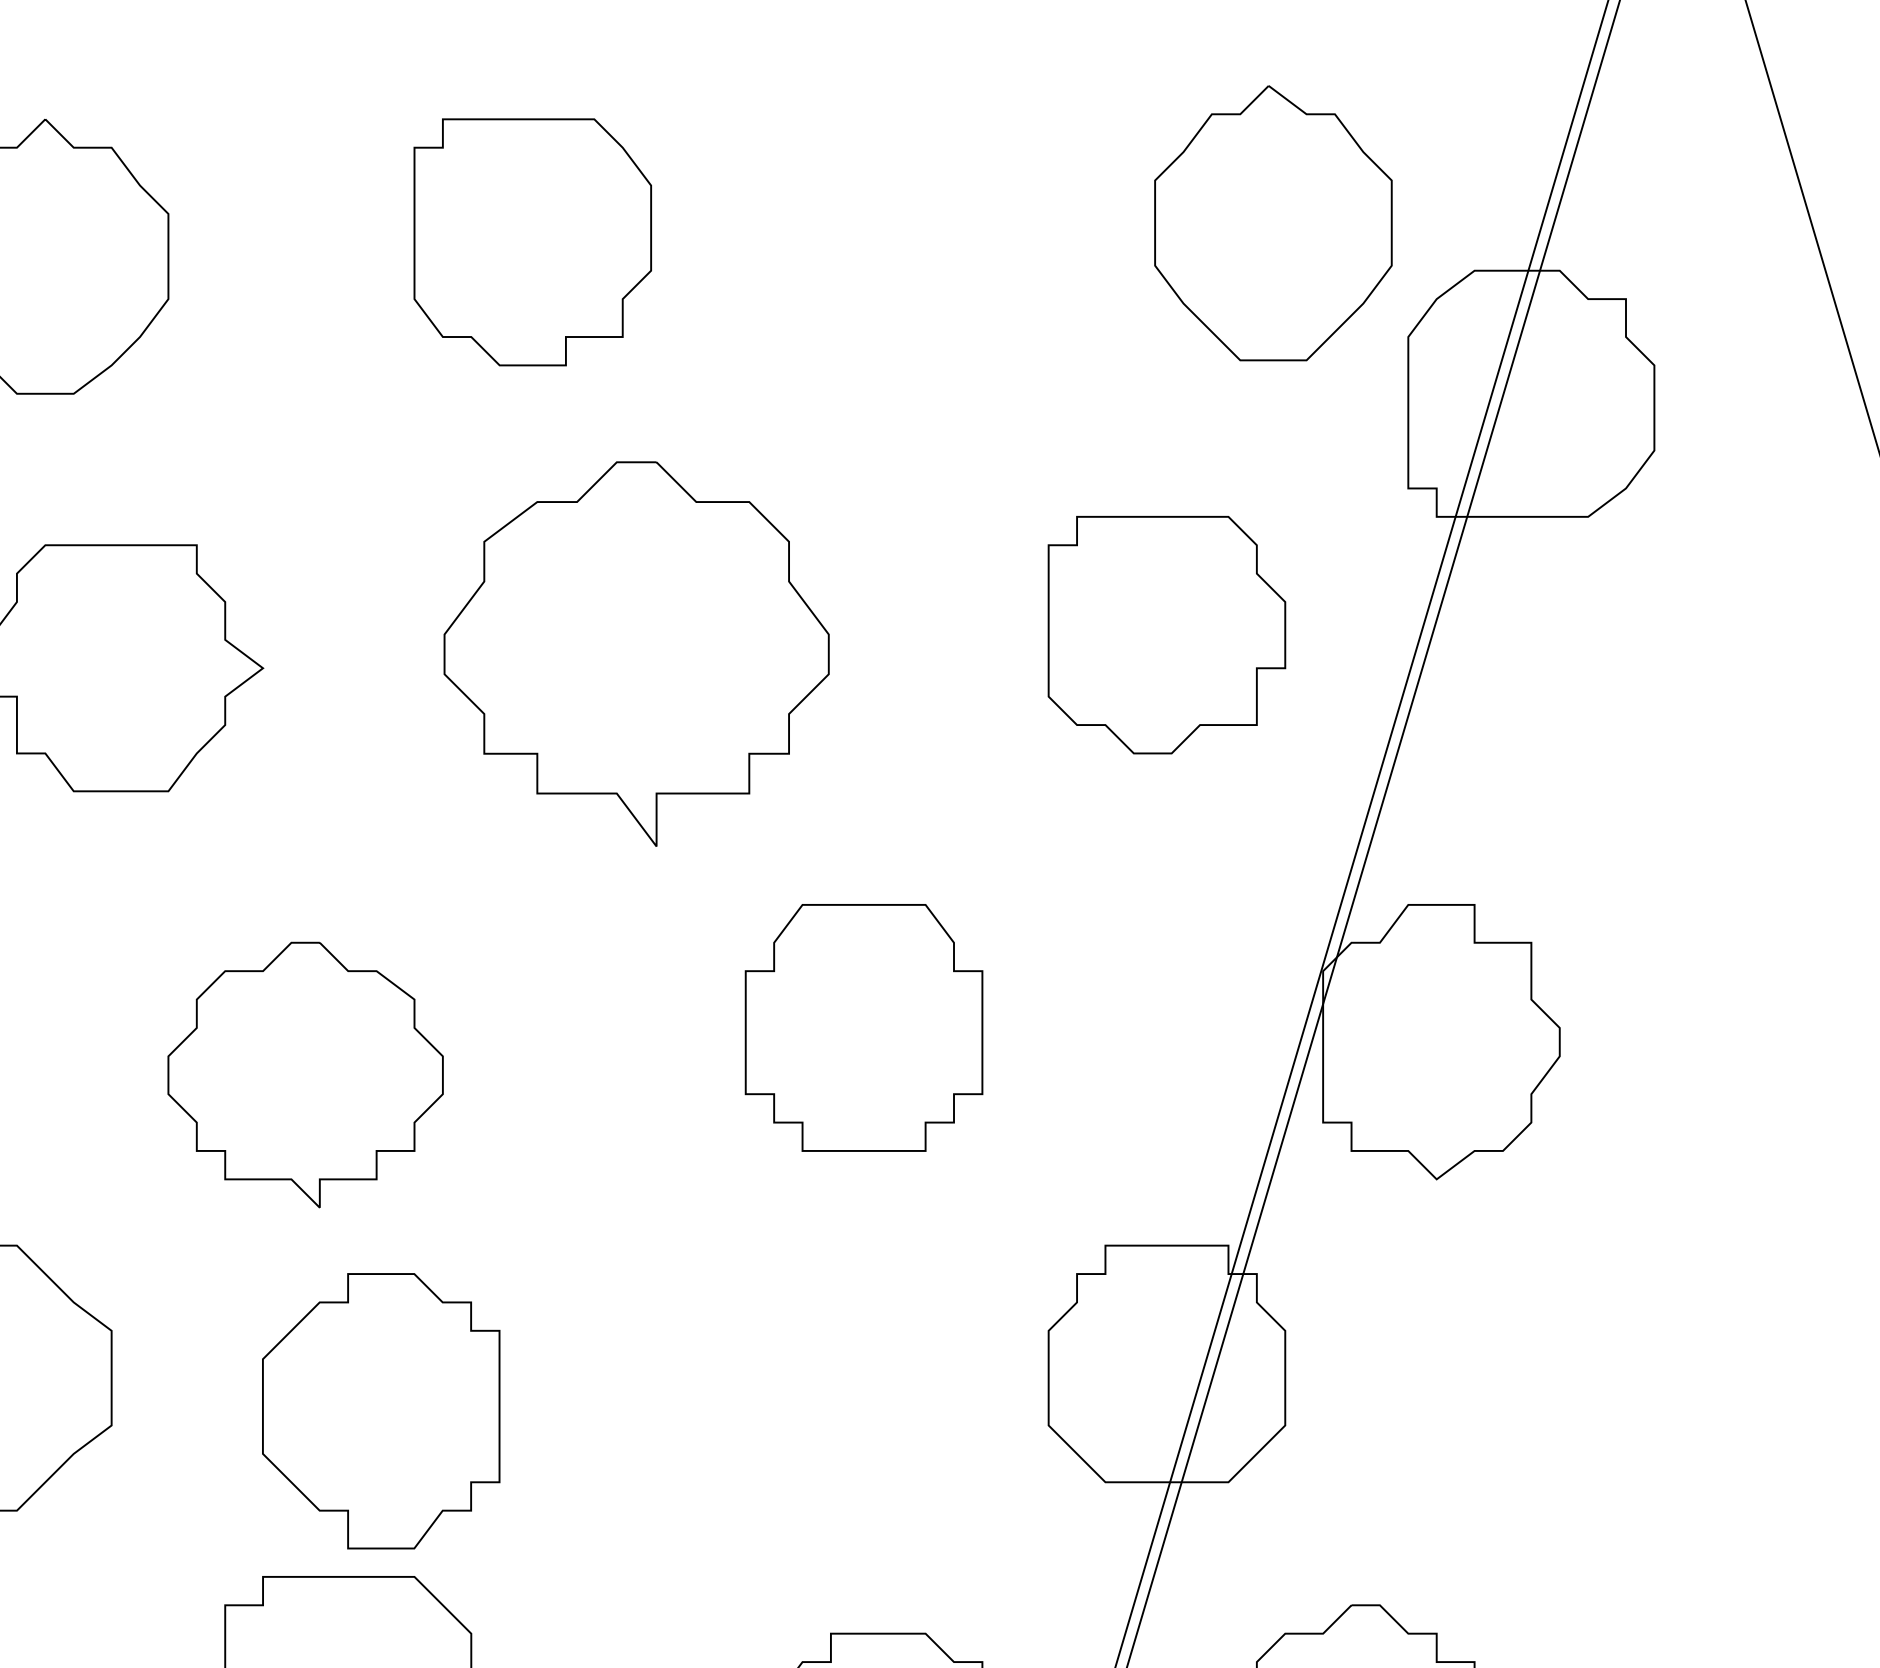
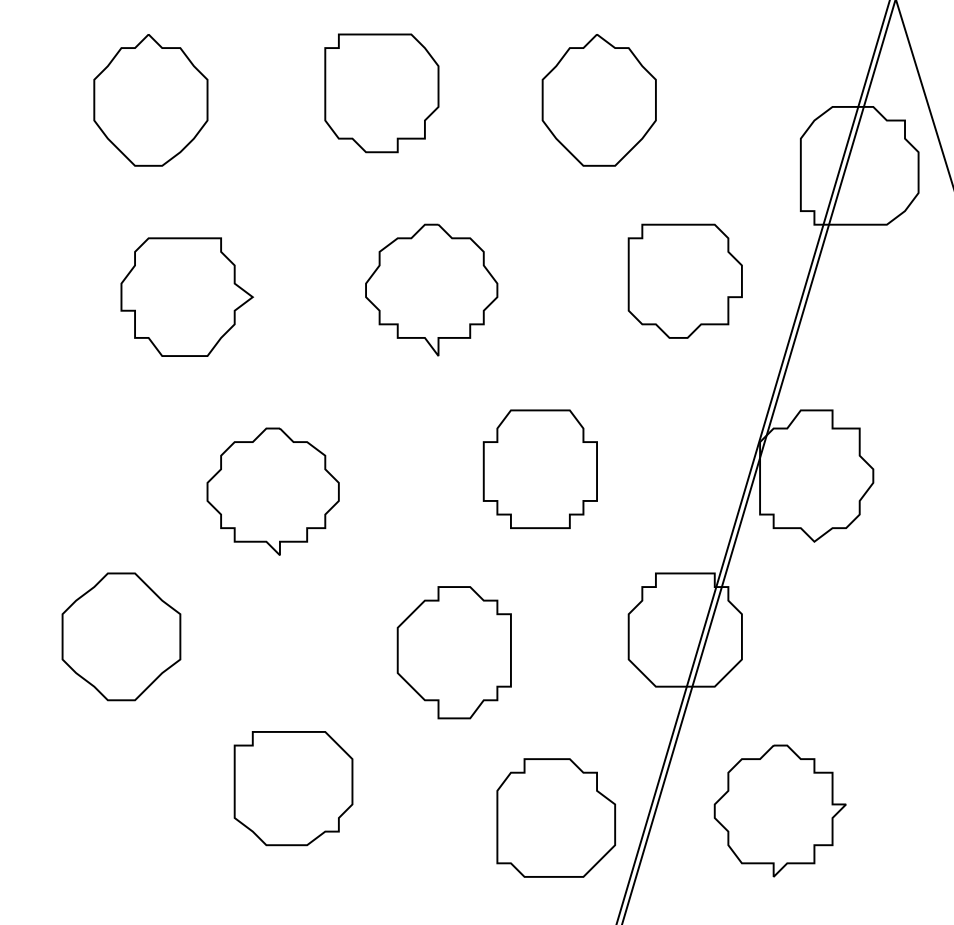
part: (1271, 223) -> (598, 100), moved
part: (636, 652) -> (431, 289), size x0.71
part: (379, 1410) -> (453, 652), moved

